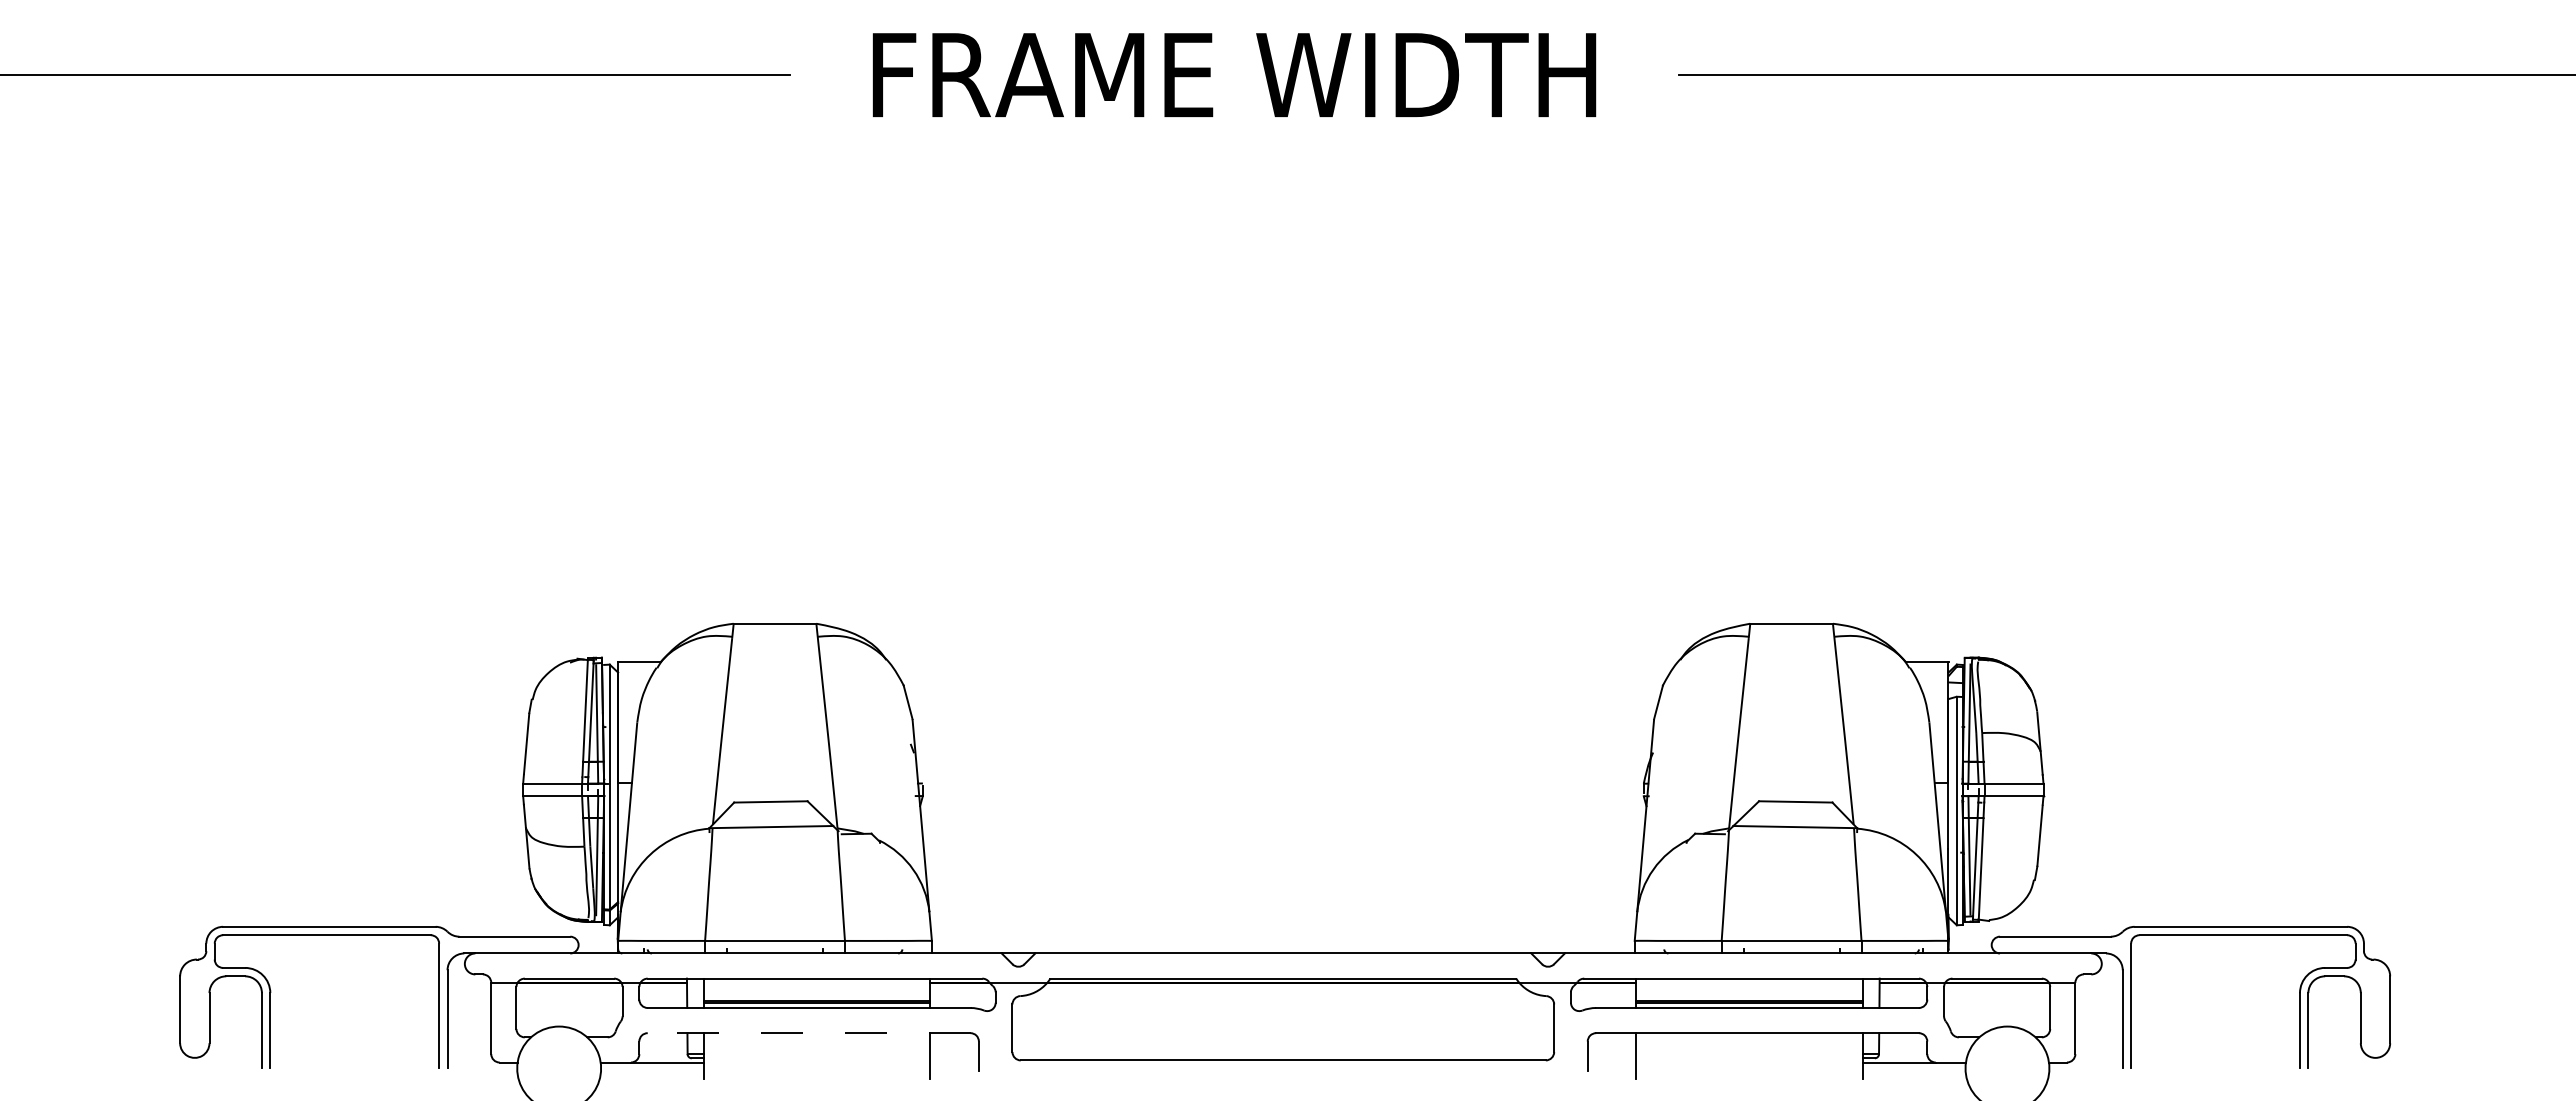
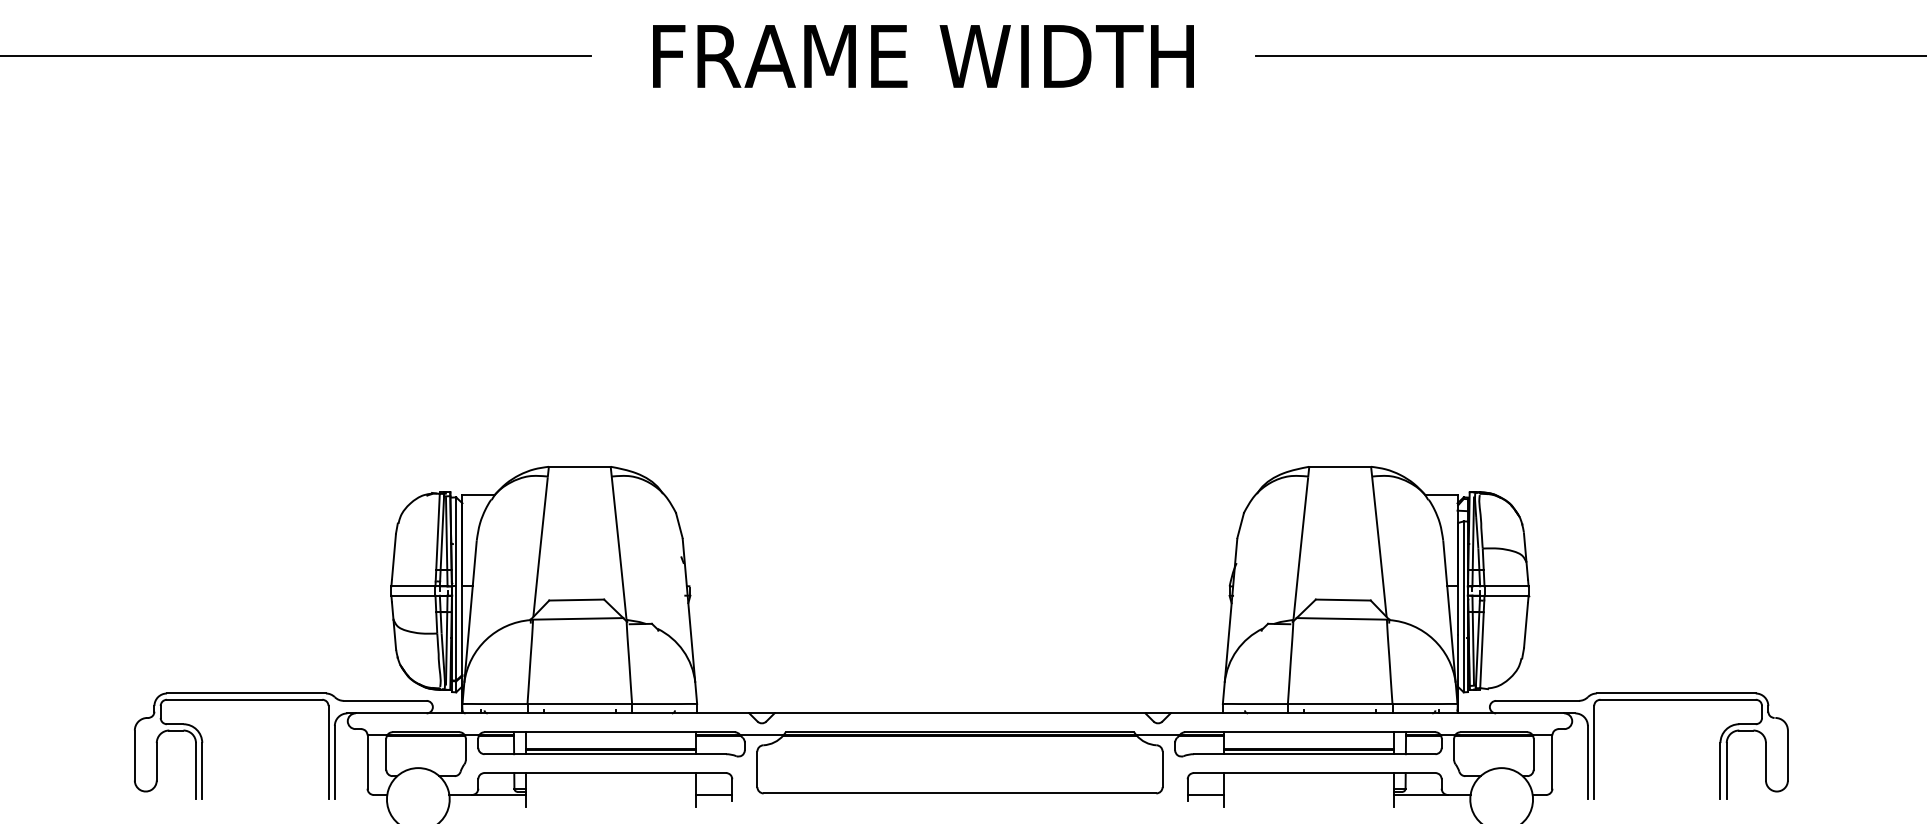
line: (808, 1033) -> (604, 773), dashed -> solid
line: (954, 1062) -> (714, 794), added
line: (1611, 1062) -> (1205, 794), added

